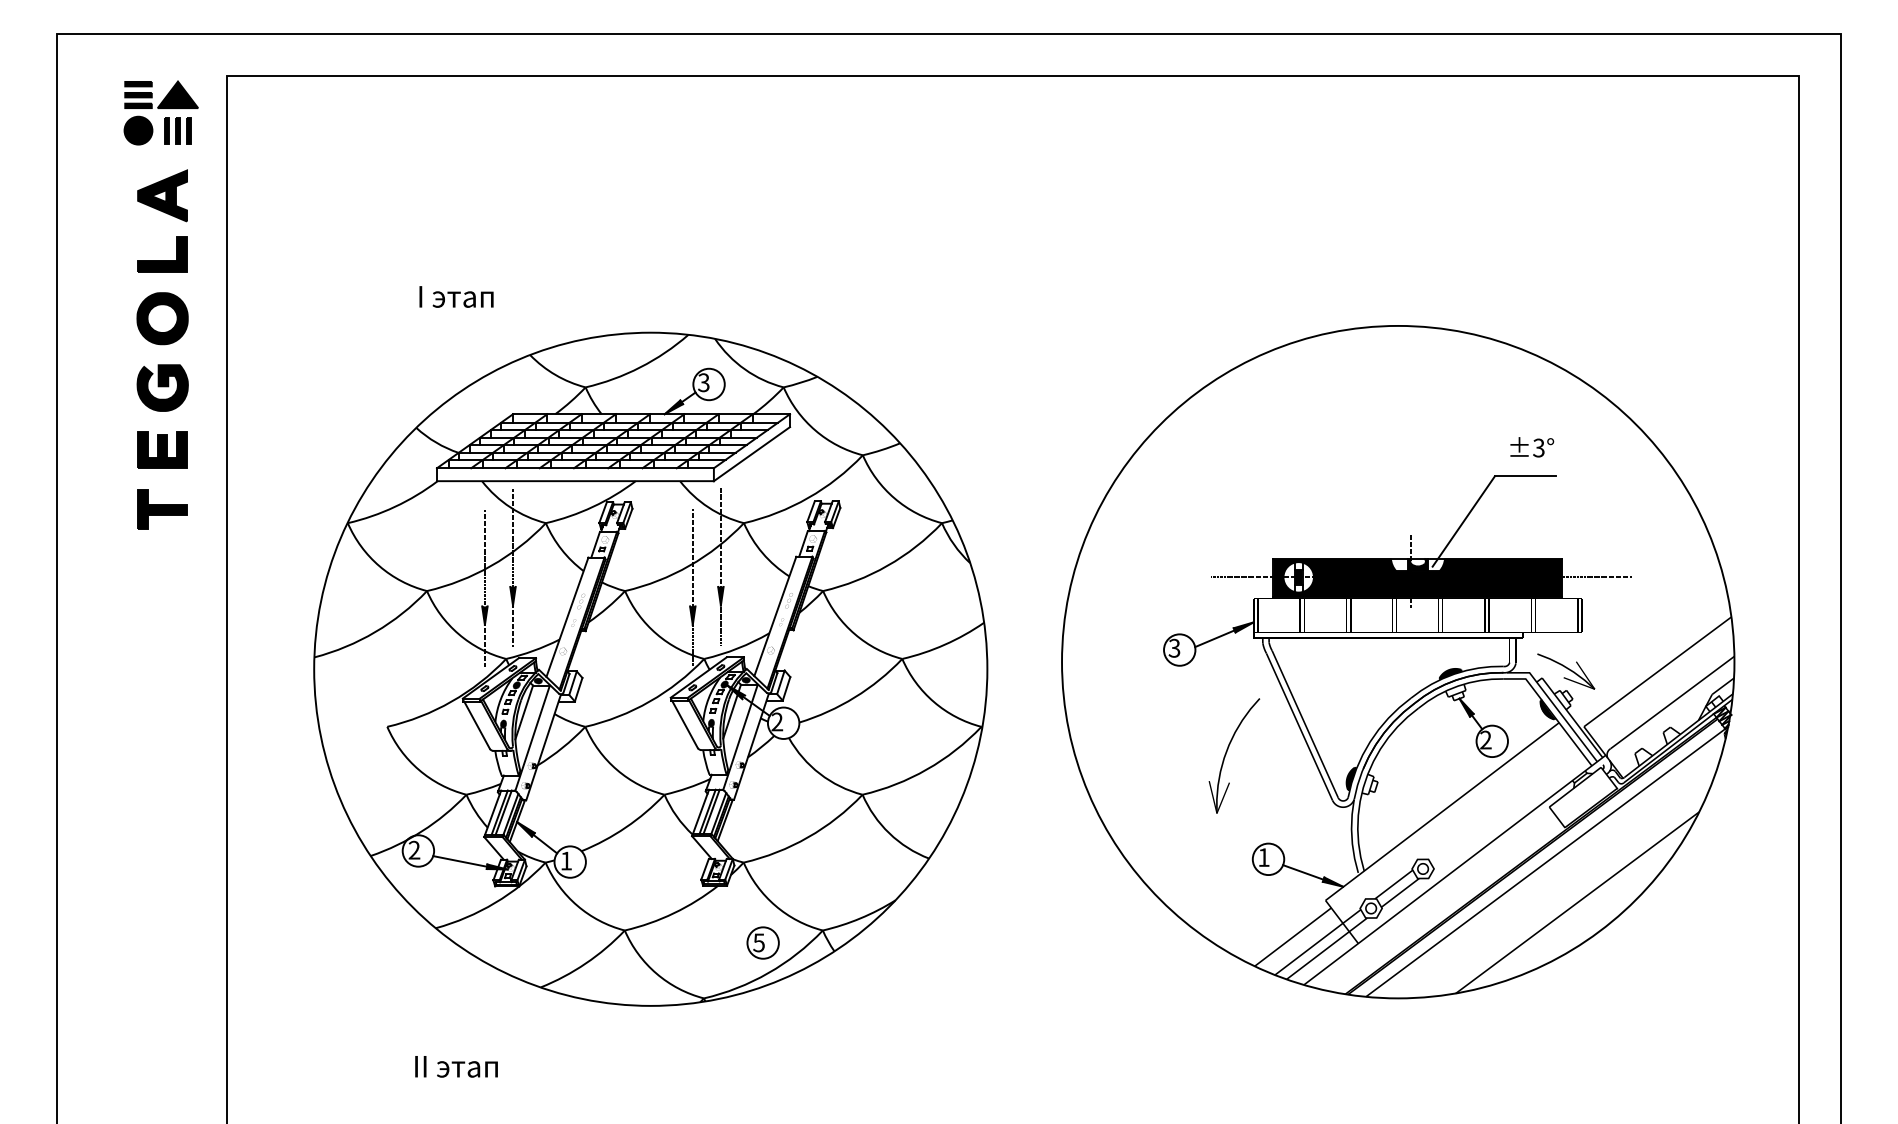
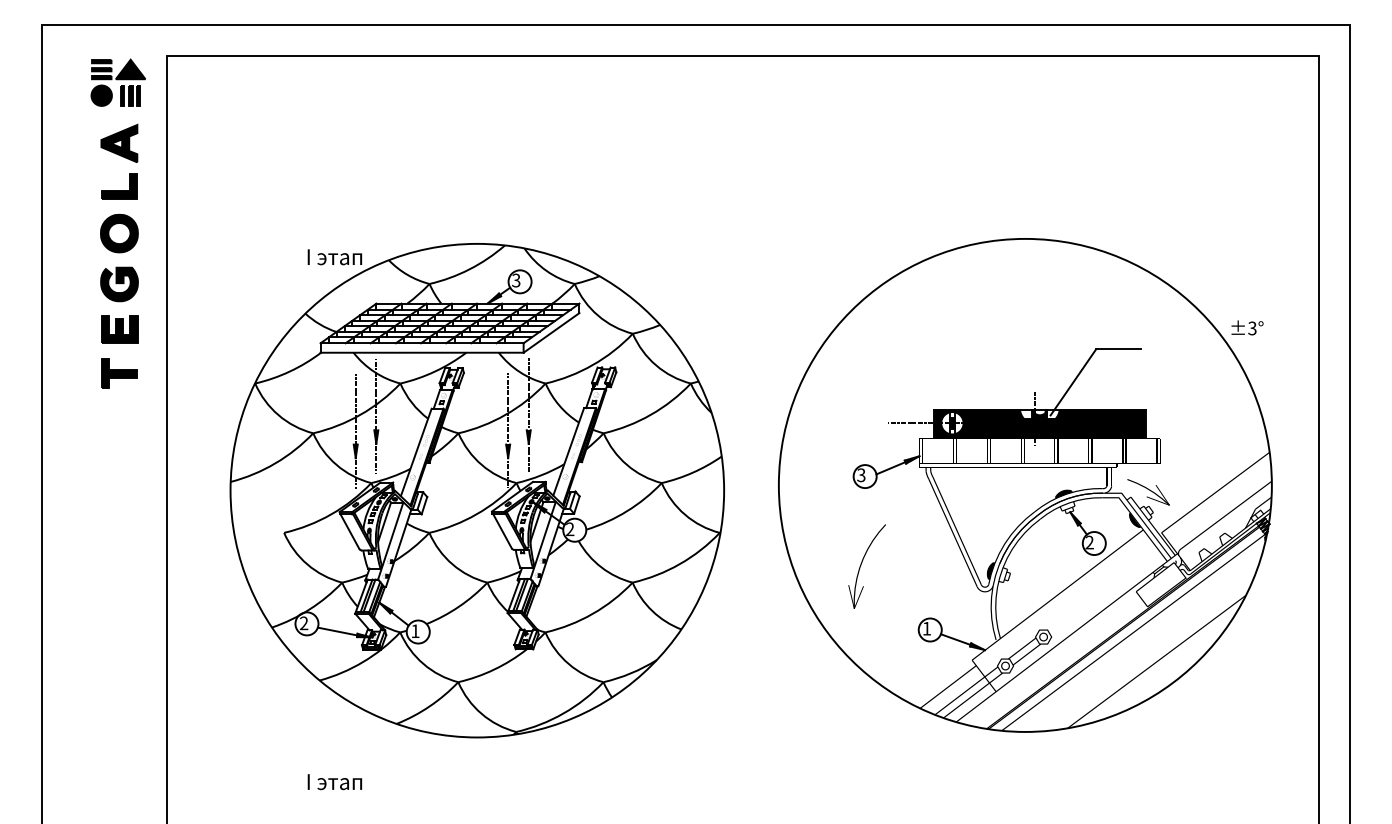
text: (456, 296) -> (334, 256), moved
text: (1532, 447) -> (1247, 328), moved
line: (1594, 577) -> (1169, 423), removed
part: (1227, 752) -> (862, 564), moved
part: (762, 942) -> (559, 690), removed
text: (456, 1066) -> (334, 781), II этап -> I этап

